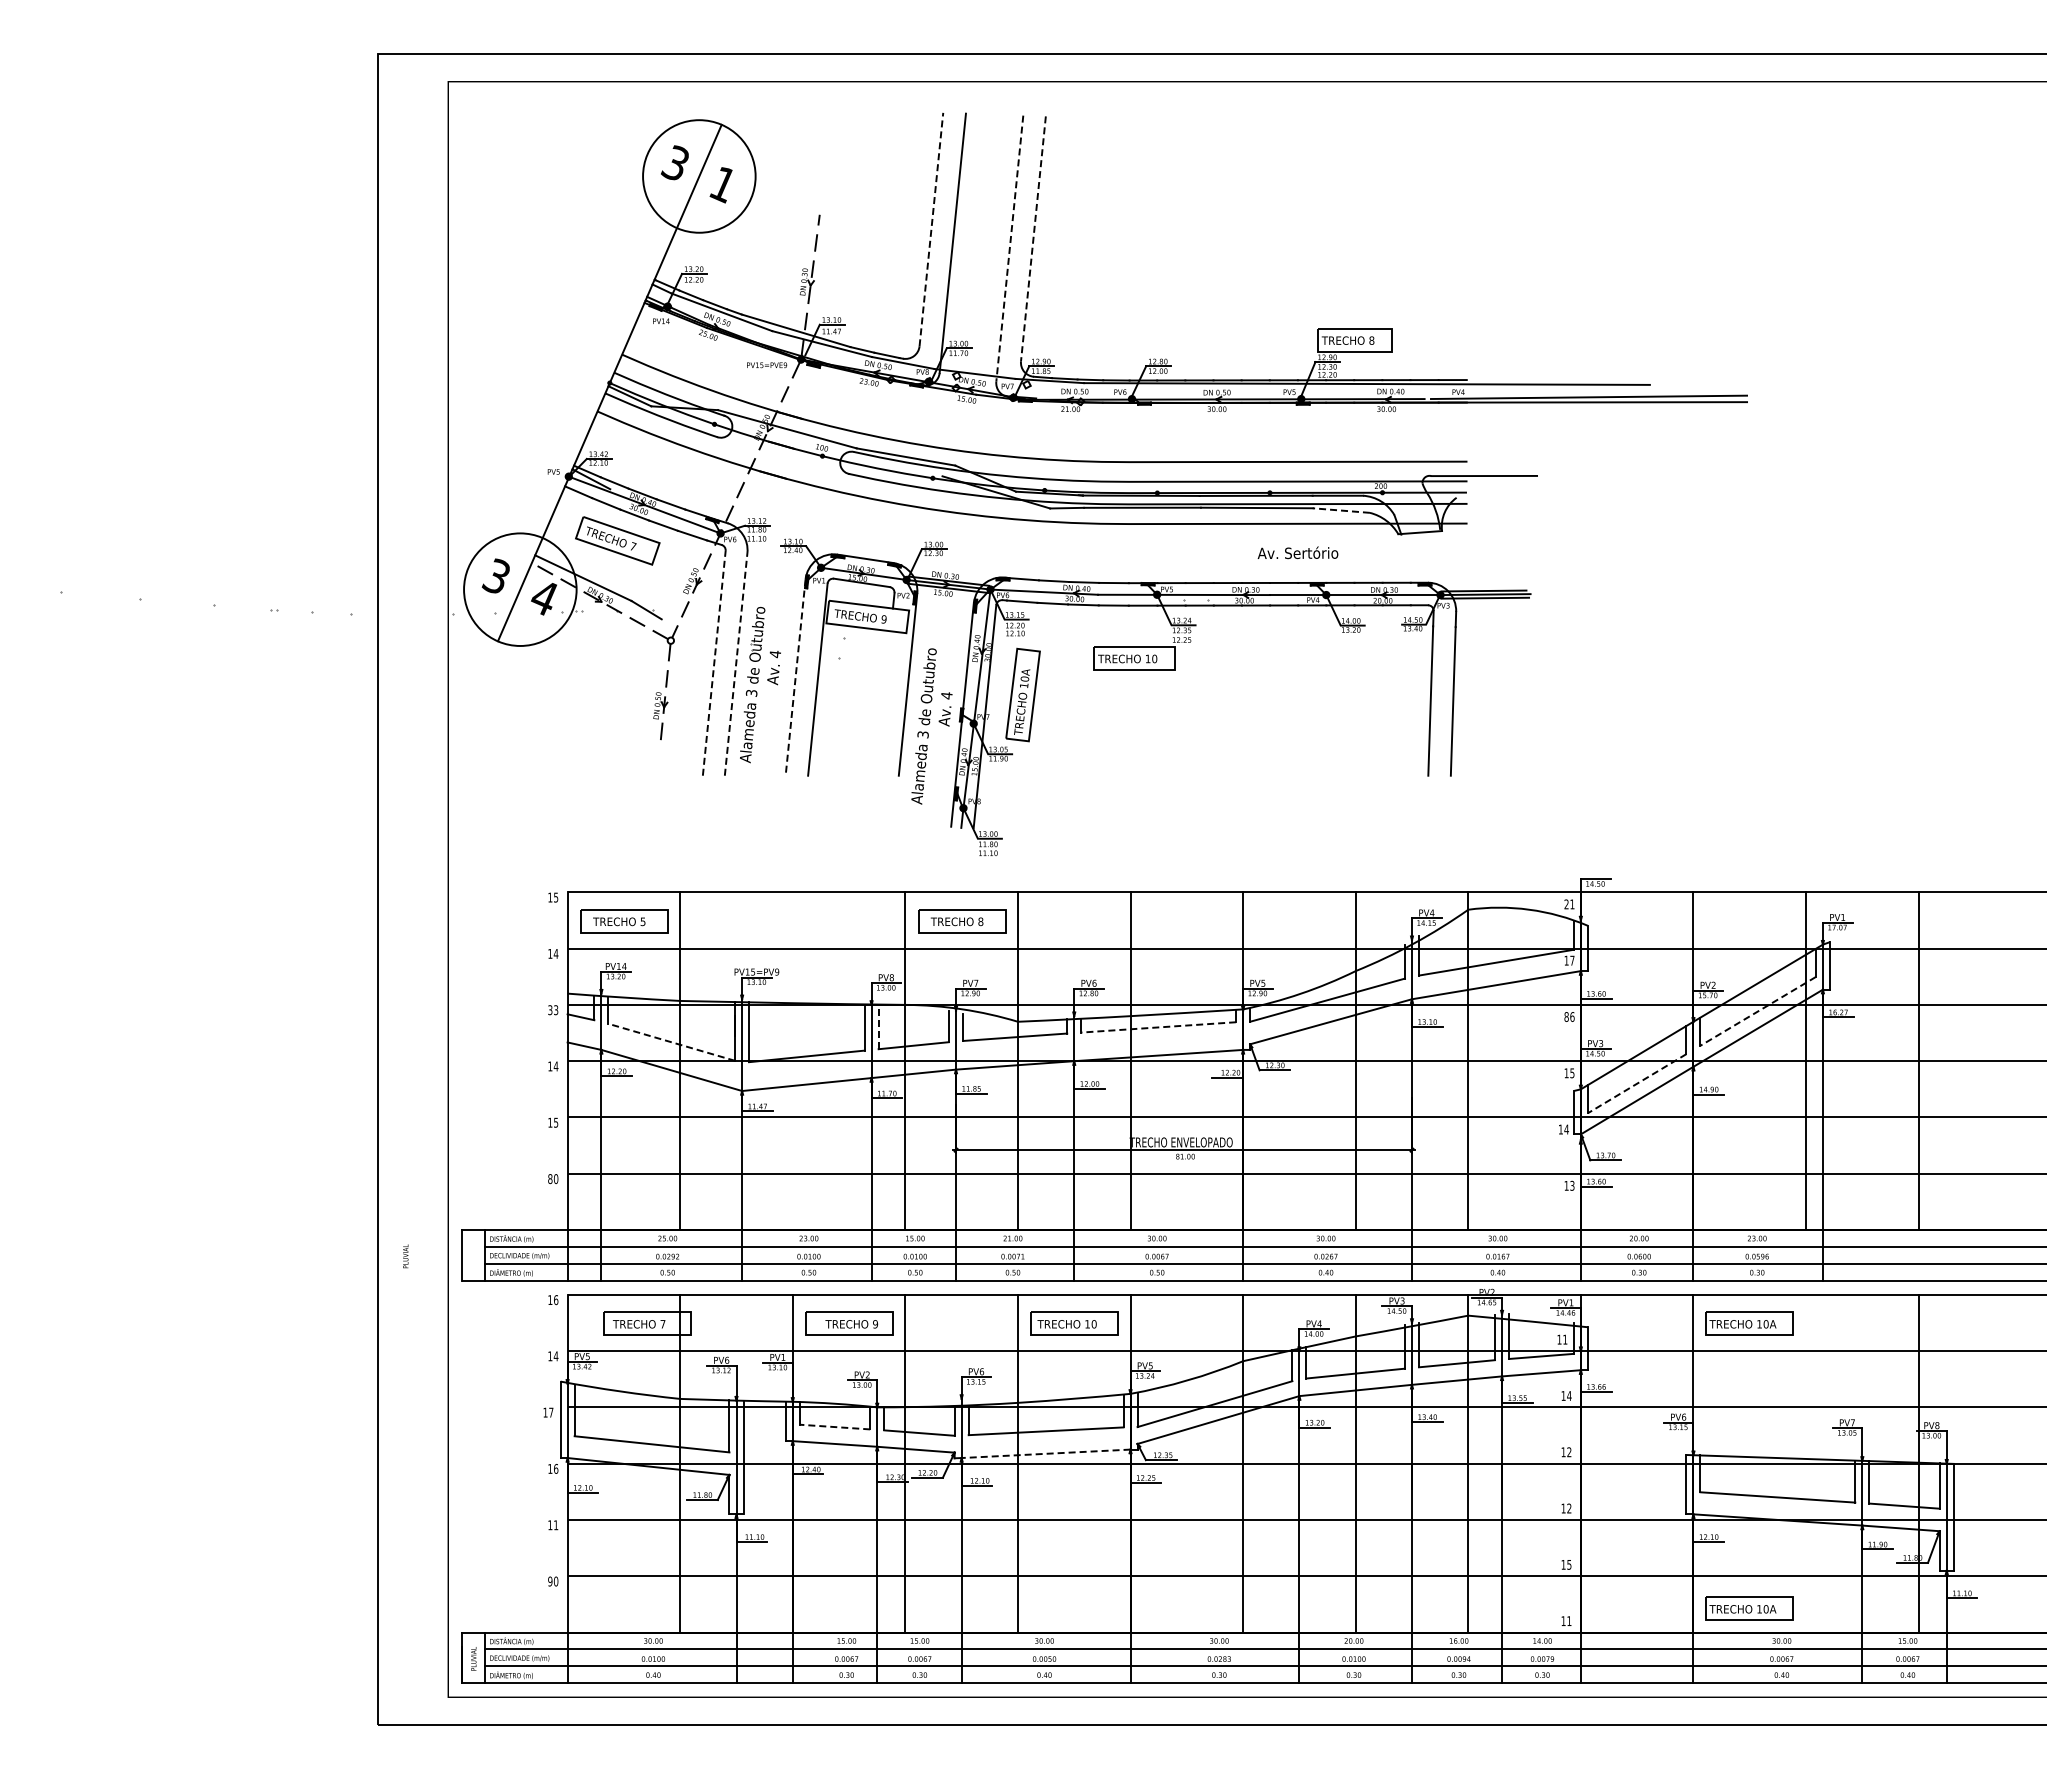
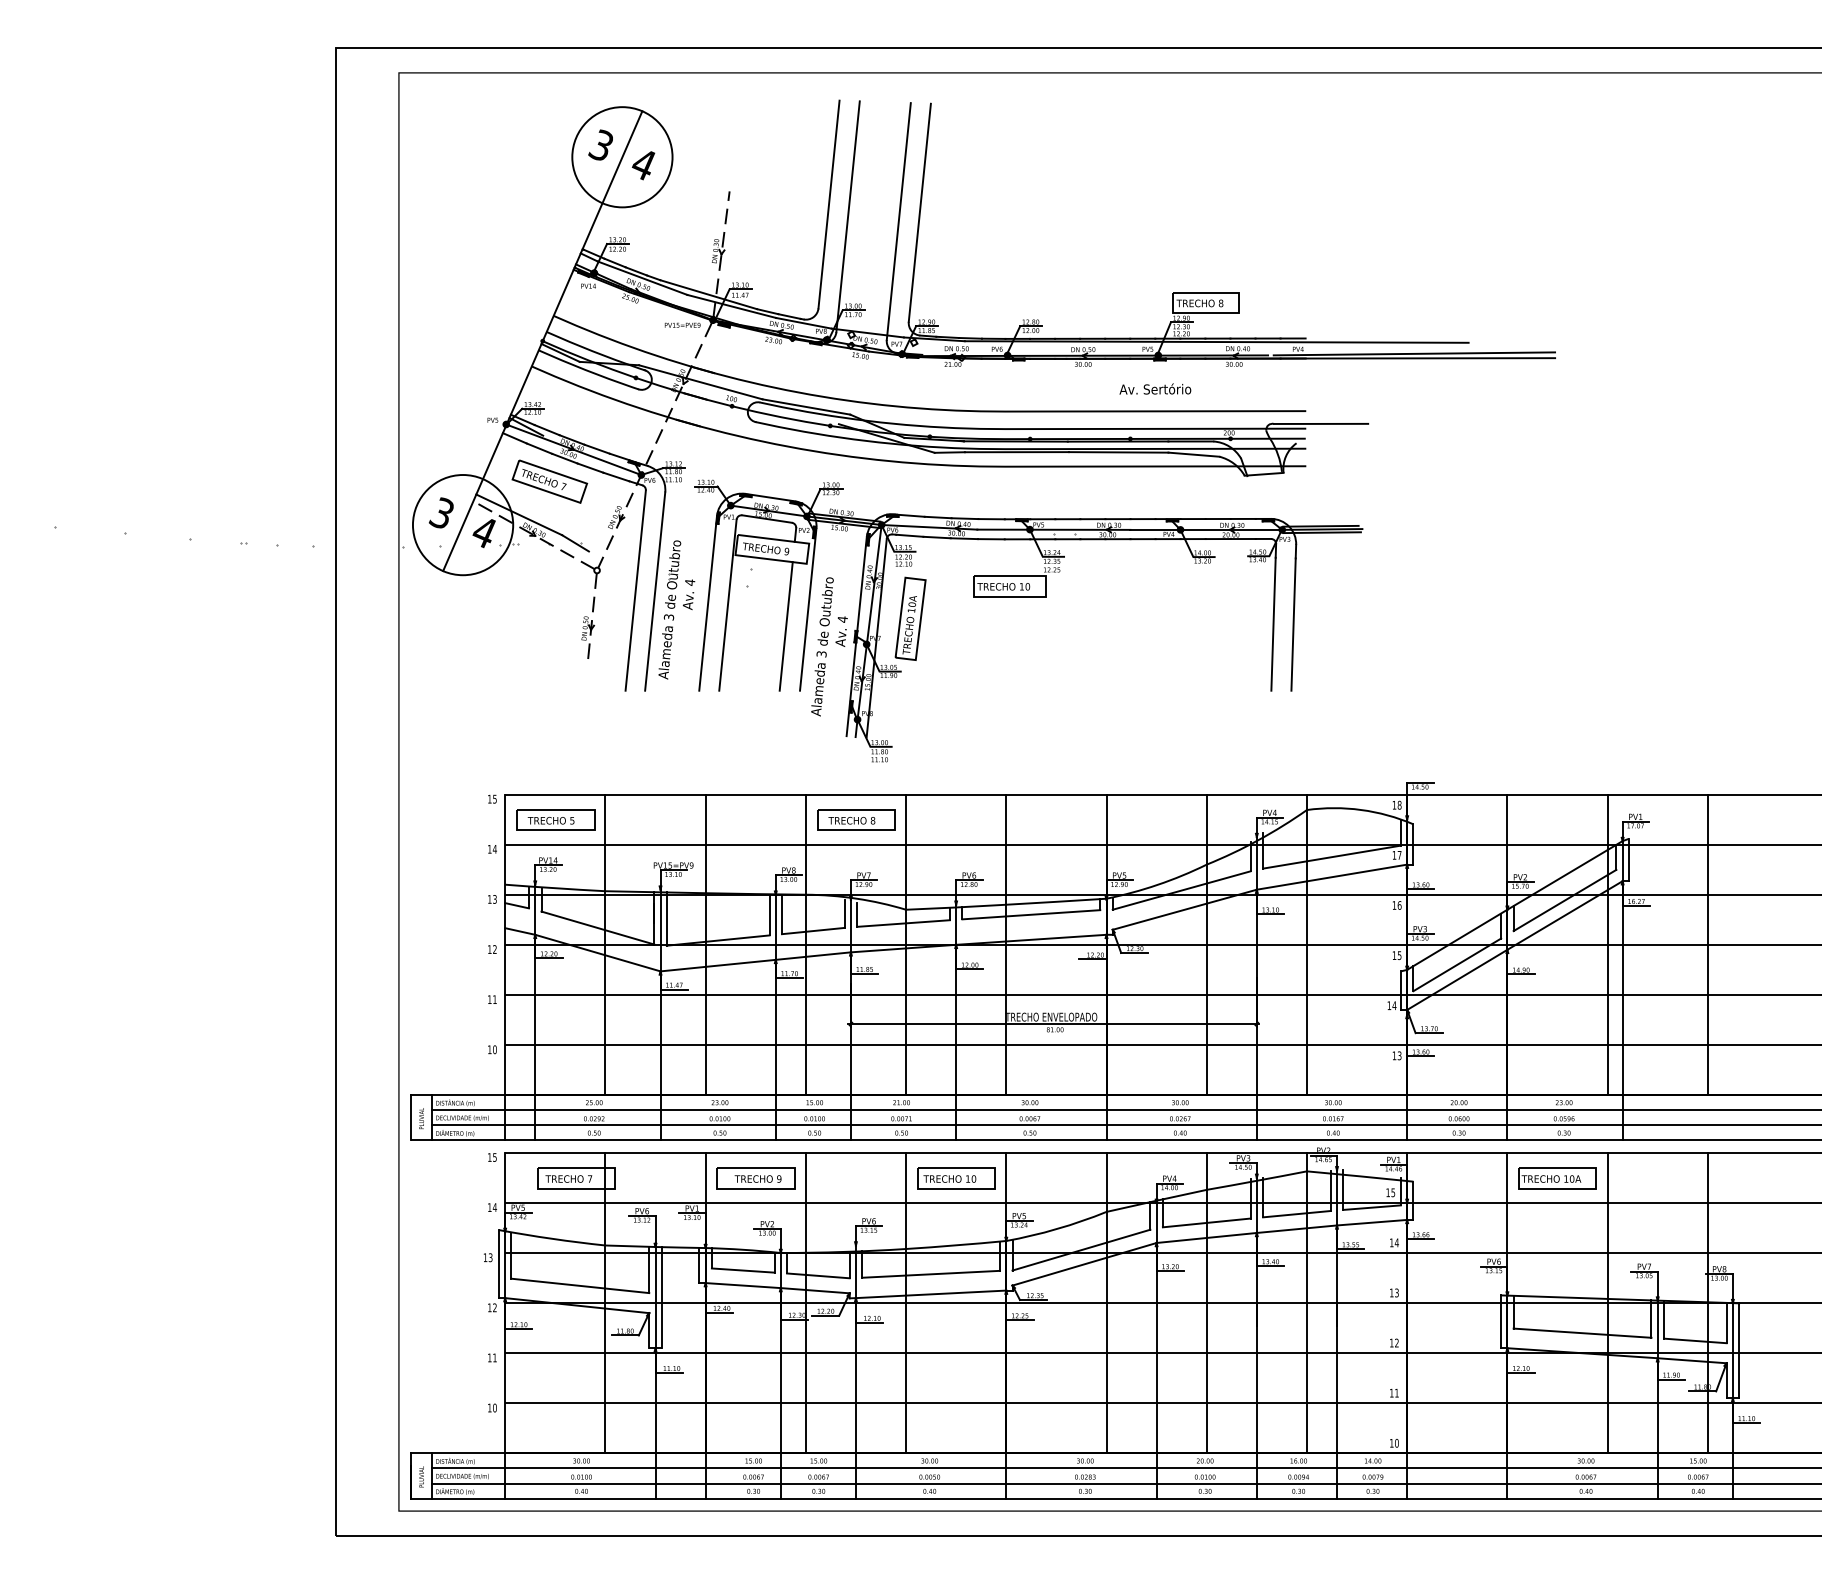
text: (722, 185) -> (643, 165), 1 -> 4
line: (931, 229) -> (829, 204), dashed -> solid
line: (1033, 239) -> (919, 213), dashed -> solid
line: (1009, 248) -> (898, 221), dashed -> solid
line: (1341, 510) -> (1194, 454), dashed -> solid
text: (1297, 552) -> (1154, 388), moved
line: (714, 663) -> (635, 590), dashed -> solid
line: (736, 664) -> (655, 591), dashed -> solid
line: (795, 677) -> (708, 603), dashed -> solid
line: (883, 703) -> (786, 626), added
text: (1569, 904) -> (1397, 805), 21 -> 18
text: (550, 1010) -> (489, 899), 33 -> 13
line: (1757, 1011) -> (1564, 900), dashed -> solid
text: (1566, 1016) -> (1394, 905), 86 -> 16
line: (878, 1027) -> (781, 914), dashed -> solid
line: (1158, 1027) -> (1031, 914), dashed -> solid
line: (671, 1042) -> (597, 928), dashed -> solid
line: (792, 1061) -> (705, 945), added
text: (555, 1066) -> (494, 949), 14 -> 12
line: (1636, 1083) -> (1456, 964), dashed -> solid
text: (556, 1122) -> (495, 999), 15 -> 11
text: (550, 1179) -> (489, 1050), 80 -> 10
text: (405, 1256) -> (421, 1118), moved
text: (556, 1300) -> (495, 1157), 16 -> 15
text: (1565, 1339) -> (1393, 1192), 11 -> 15
text: (551, 1412) -> (490, 1257), 17 -> 13
line: (834, 1427) -> (742, 1270), dashed -> solid
text: (1569, 1452) -> (1397, 1293), 12 -> 13
line: (1046, 1453) -> (931, 1294), dashed -> solid
line: (1806, 1463) -> (1608, 1302), added
text: (556, 1468) -> (495, 1307), 16 -> 12
text: (1569, 1564) -> (1397, 1392), 15 -> 11
text: (550, 1581) -> (489, 1408), 90 -> 10
part: (1749, 1608) -> (1557, 1432), removed
text: (1569, 1621) -> (1397, 1443), 11 -> 10

